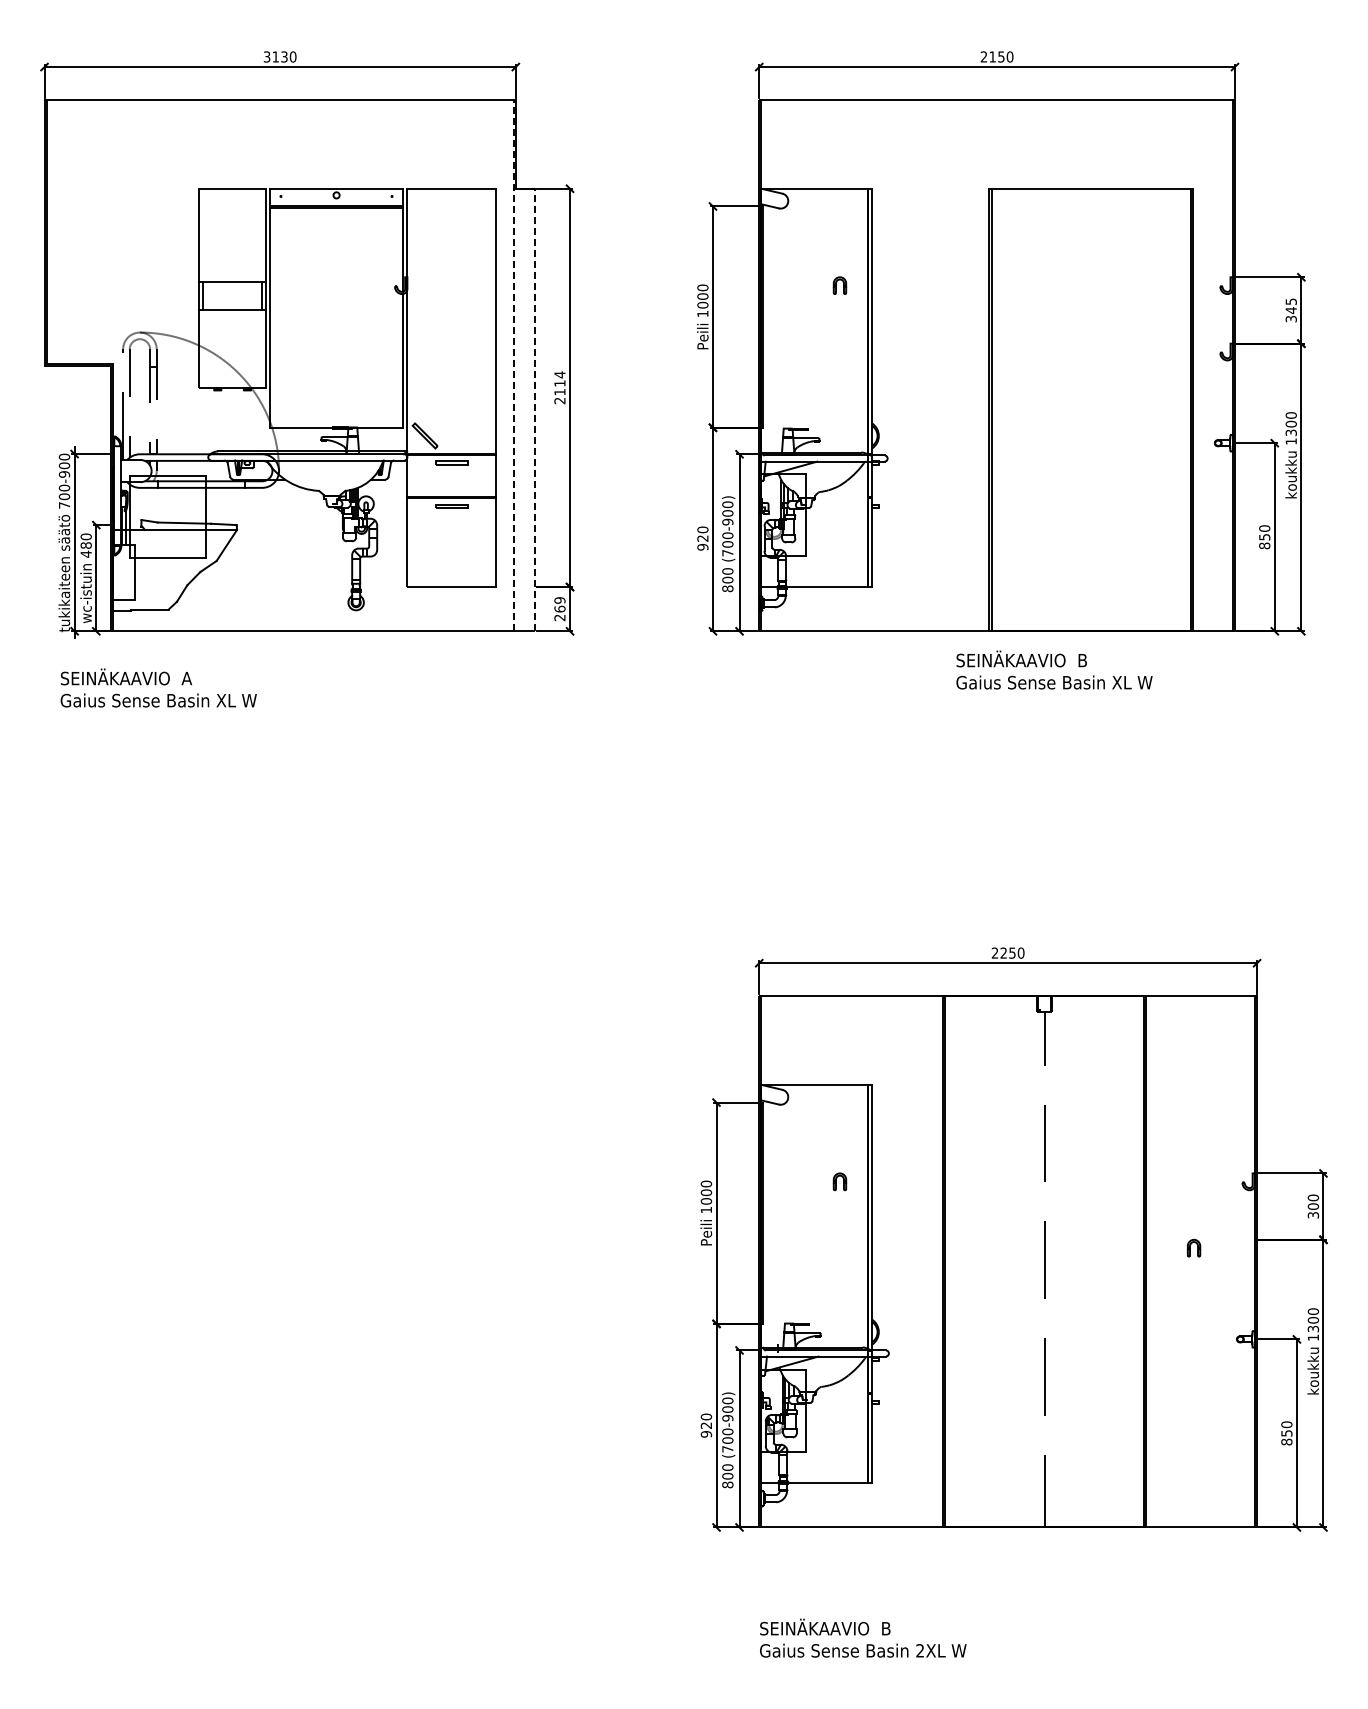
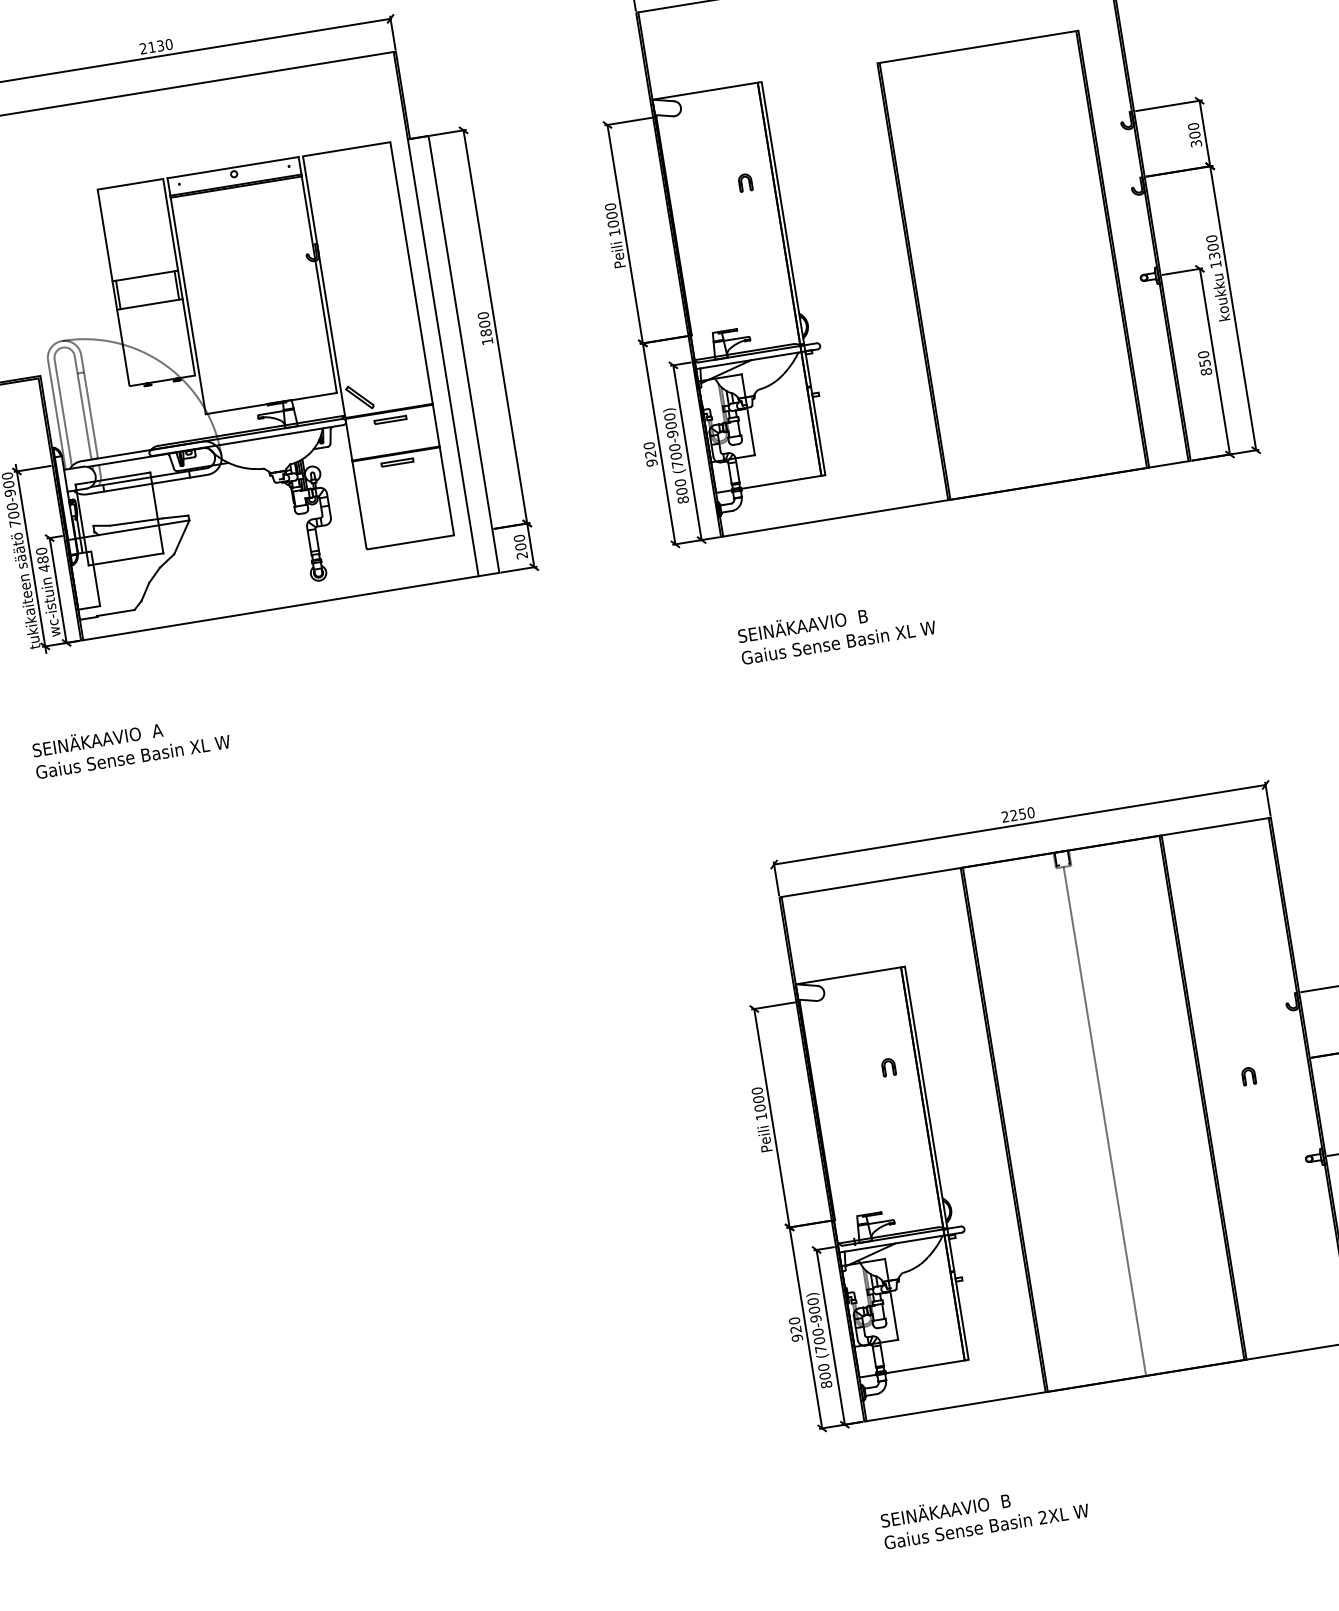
text: (266, 57) -> (142, 49), 3130 -> 2130
text: (1290, 306) -> (1193, 131), 345 -> 300
line: (513, 365) -> (436, 313), dashed -> solid
text: (559, 387) -> (484, 328), 2114 -> 1800
line: (534, 409) -> (463, 353), dashed -> solid
text: (559, 604) -> (519, 542), 269 -> 200
text: (1054, 669) -> (836, 629), moved
text: (158, 687) -> (130, 744), moved

